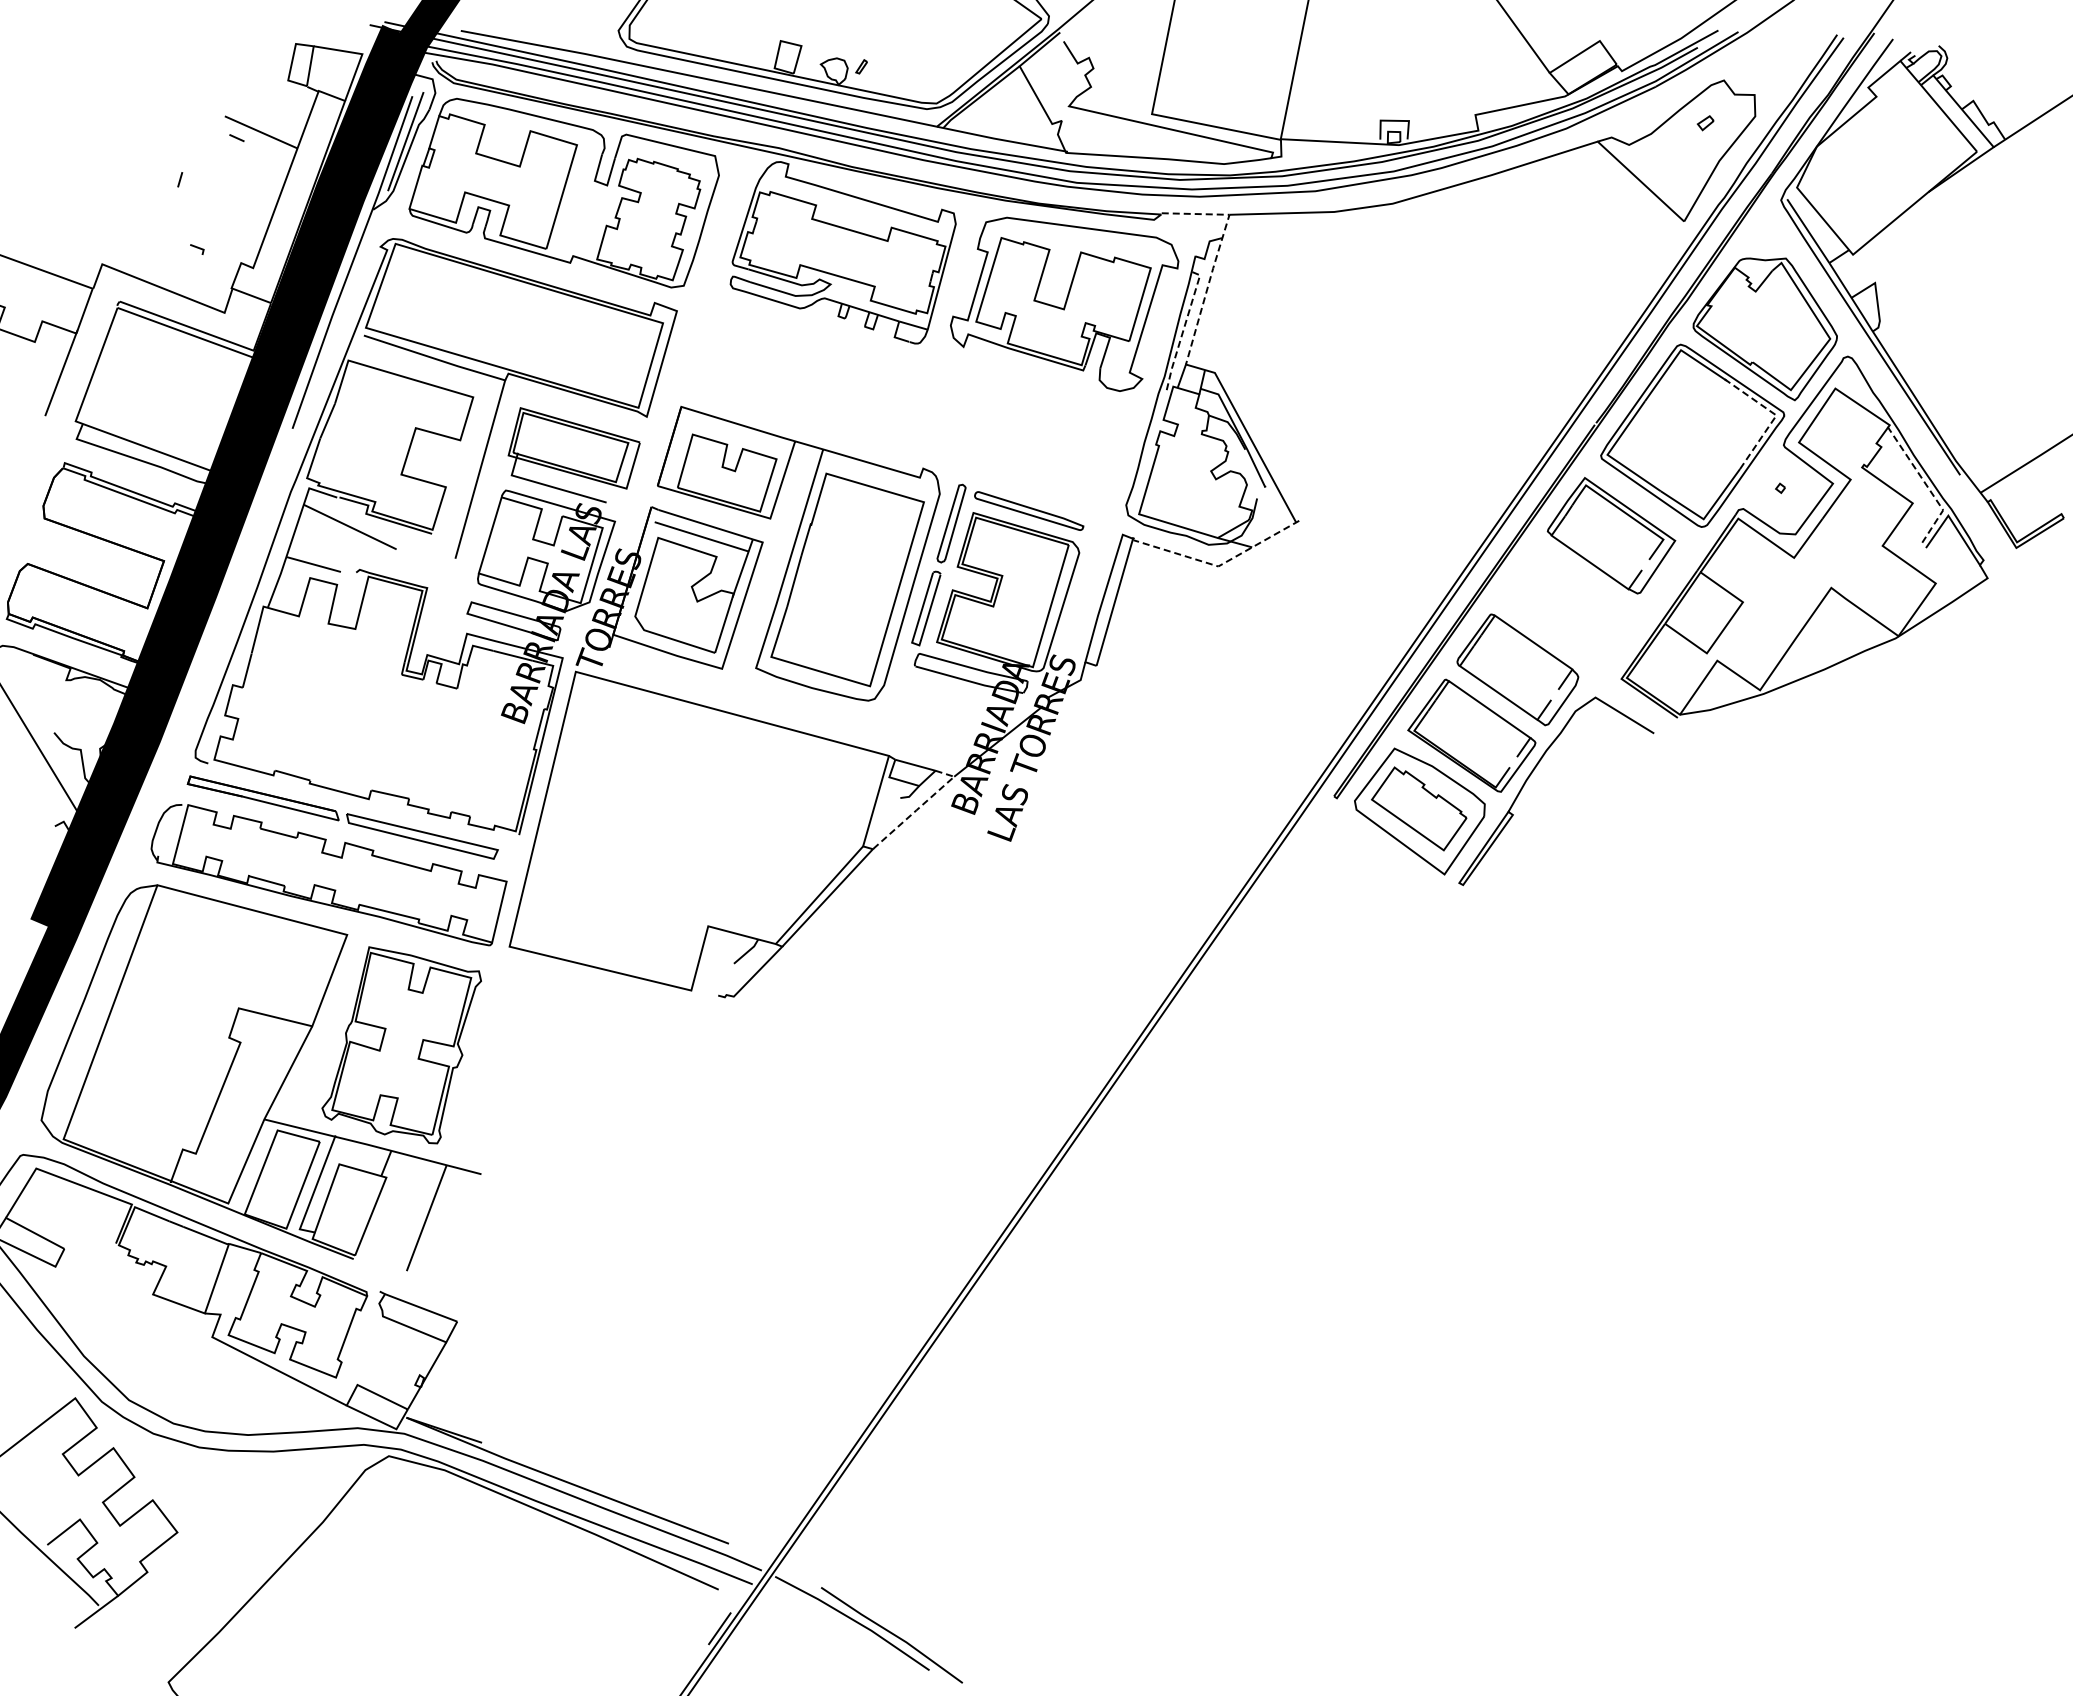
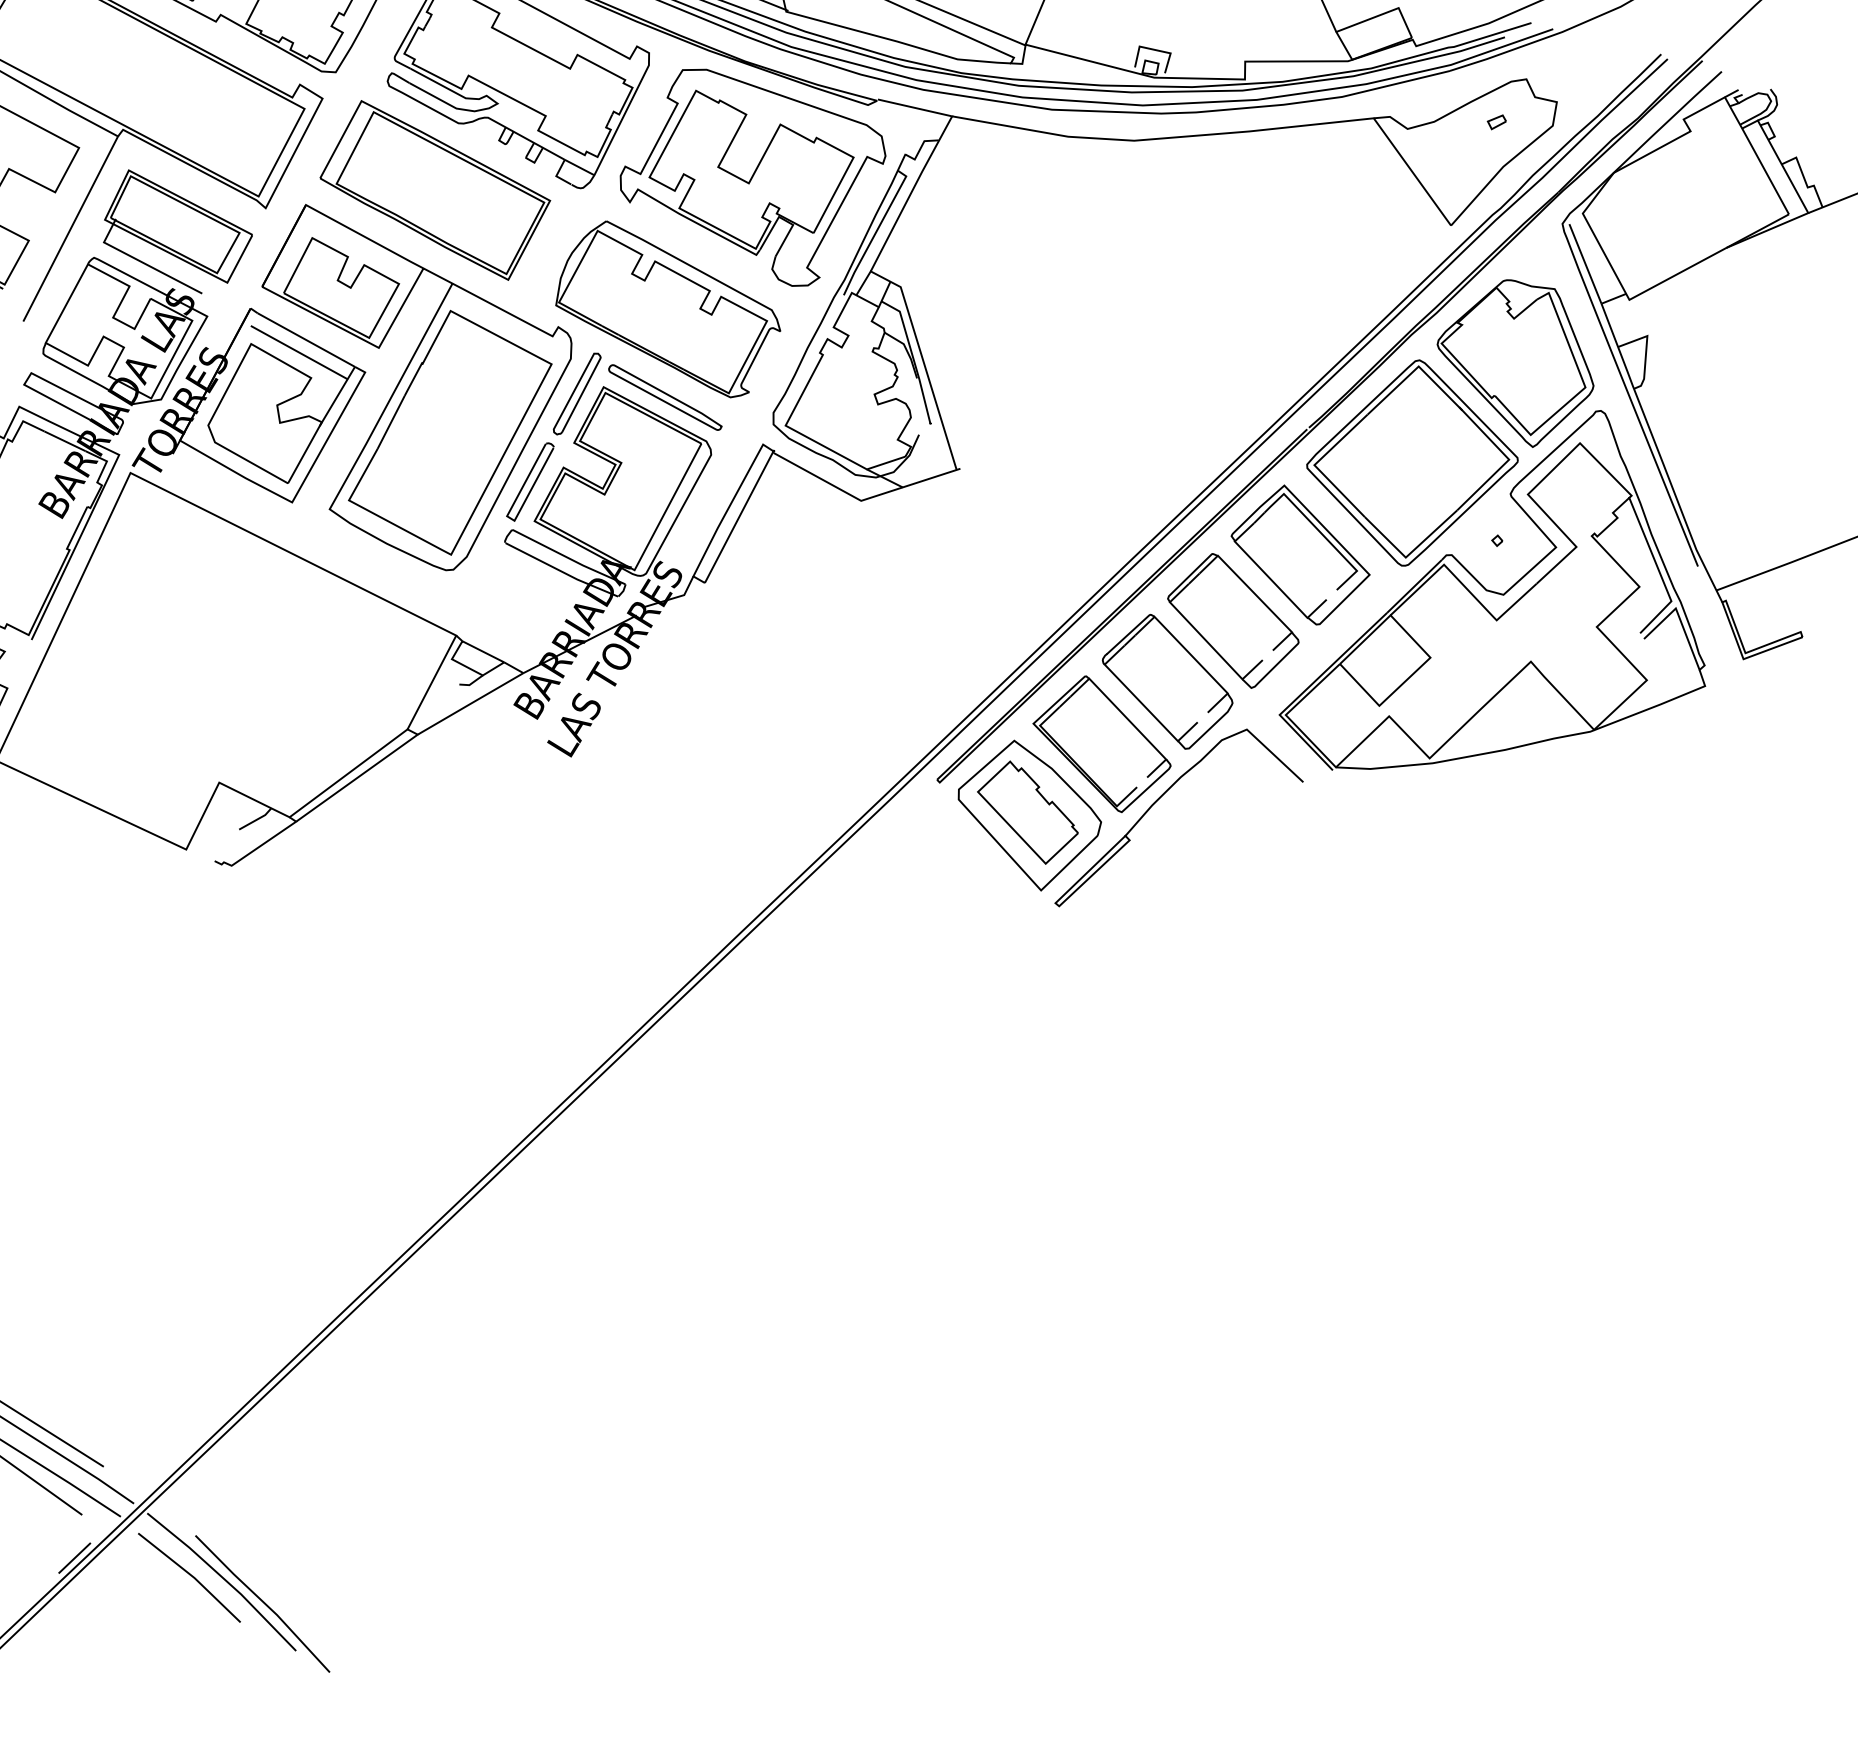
line: (1216, 256) -> (928, 159), dashed -> solid
line: (1184, 327) -> (877, 230), dashed -> solid
part: (791, 371) -> (435, 190), added
line: (1776, 415) -> (1509, 459), dashed -> solid
part: (1016, 433) -> (668, 309), added
line: (1926, 485) -> (1658, 570), dashed -> solid
line: (1219, 565) -> (862, 500), dashed -> solid
part: (1564, 605) -> (1233, 621), added
line: (921, 806) -> (480, 698), dashed -> solid
line: (824, 1624) -> (190, 1577), added

